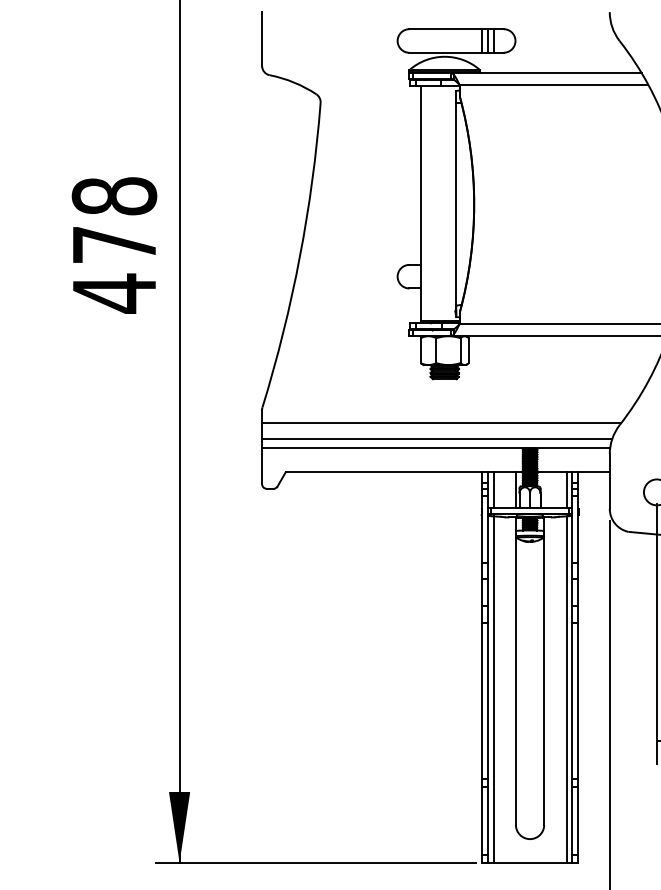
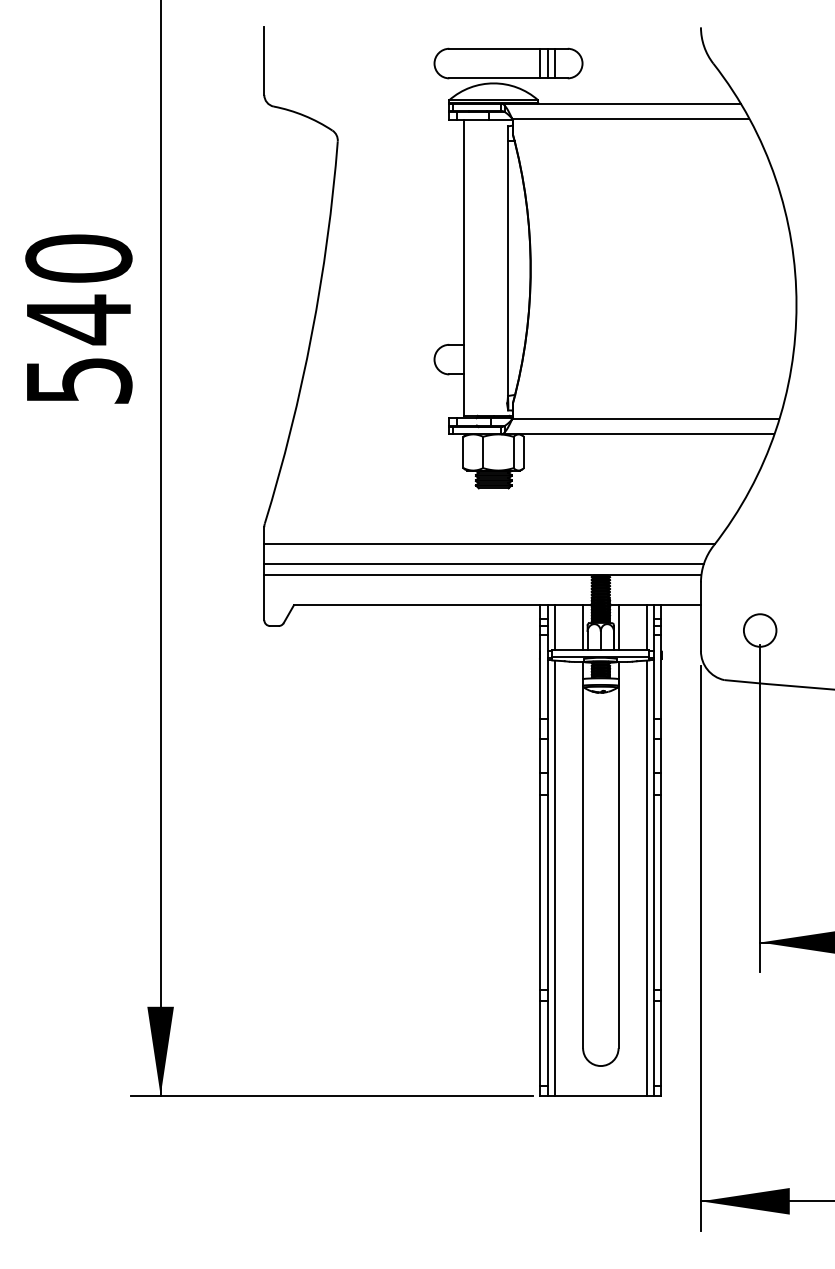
text: (114, 245) -> (78, 320), 478 -> 540
line: (544, 489) -> (618, 627), added

